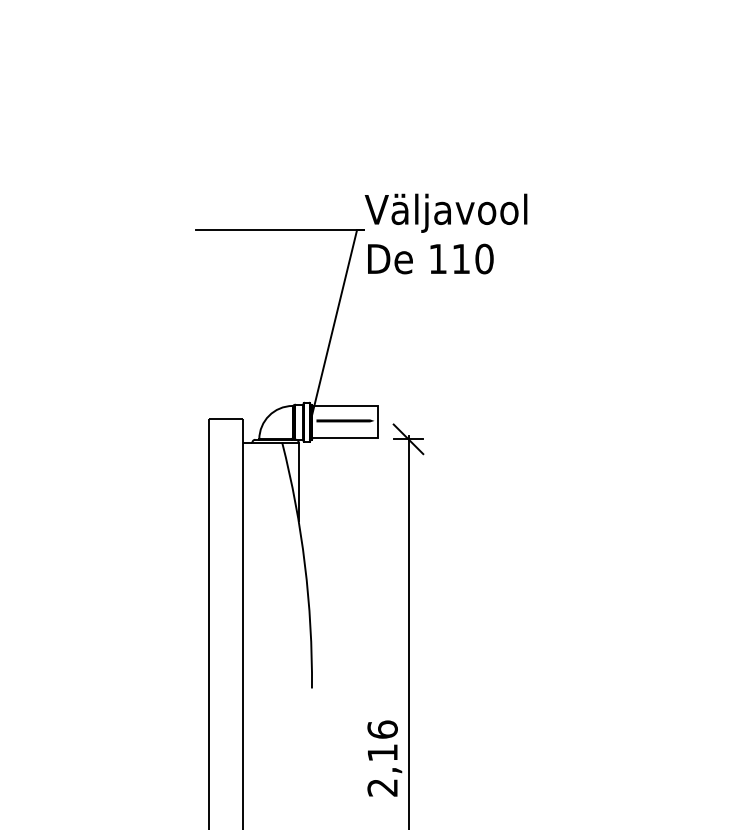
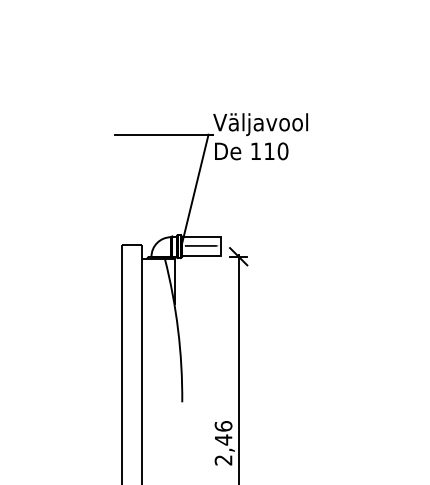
text: (382, 752) -> (223, 439), 2,16 -> 2,46

